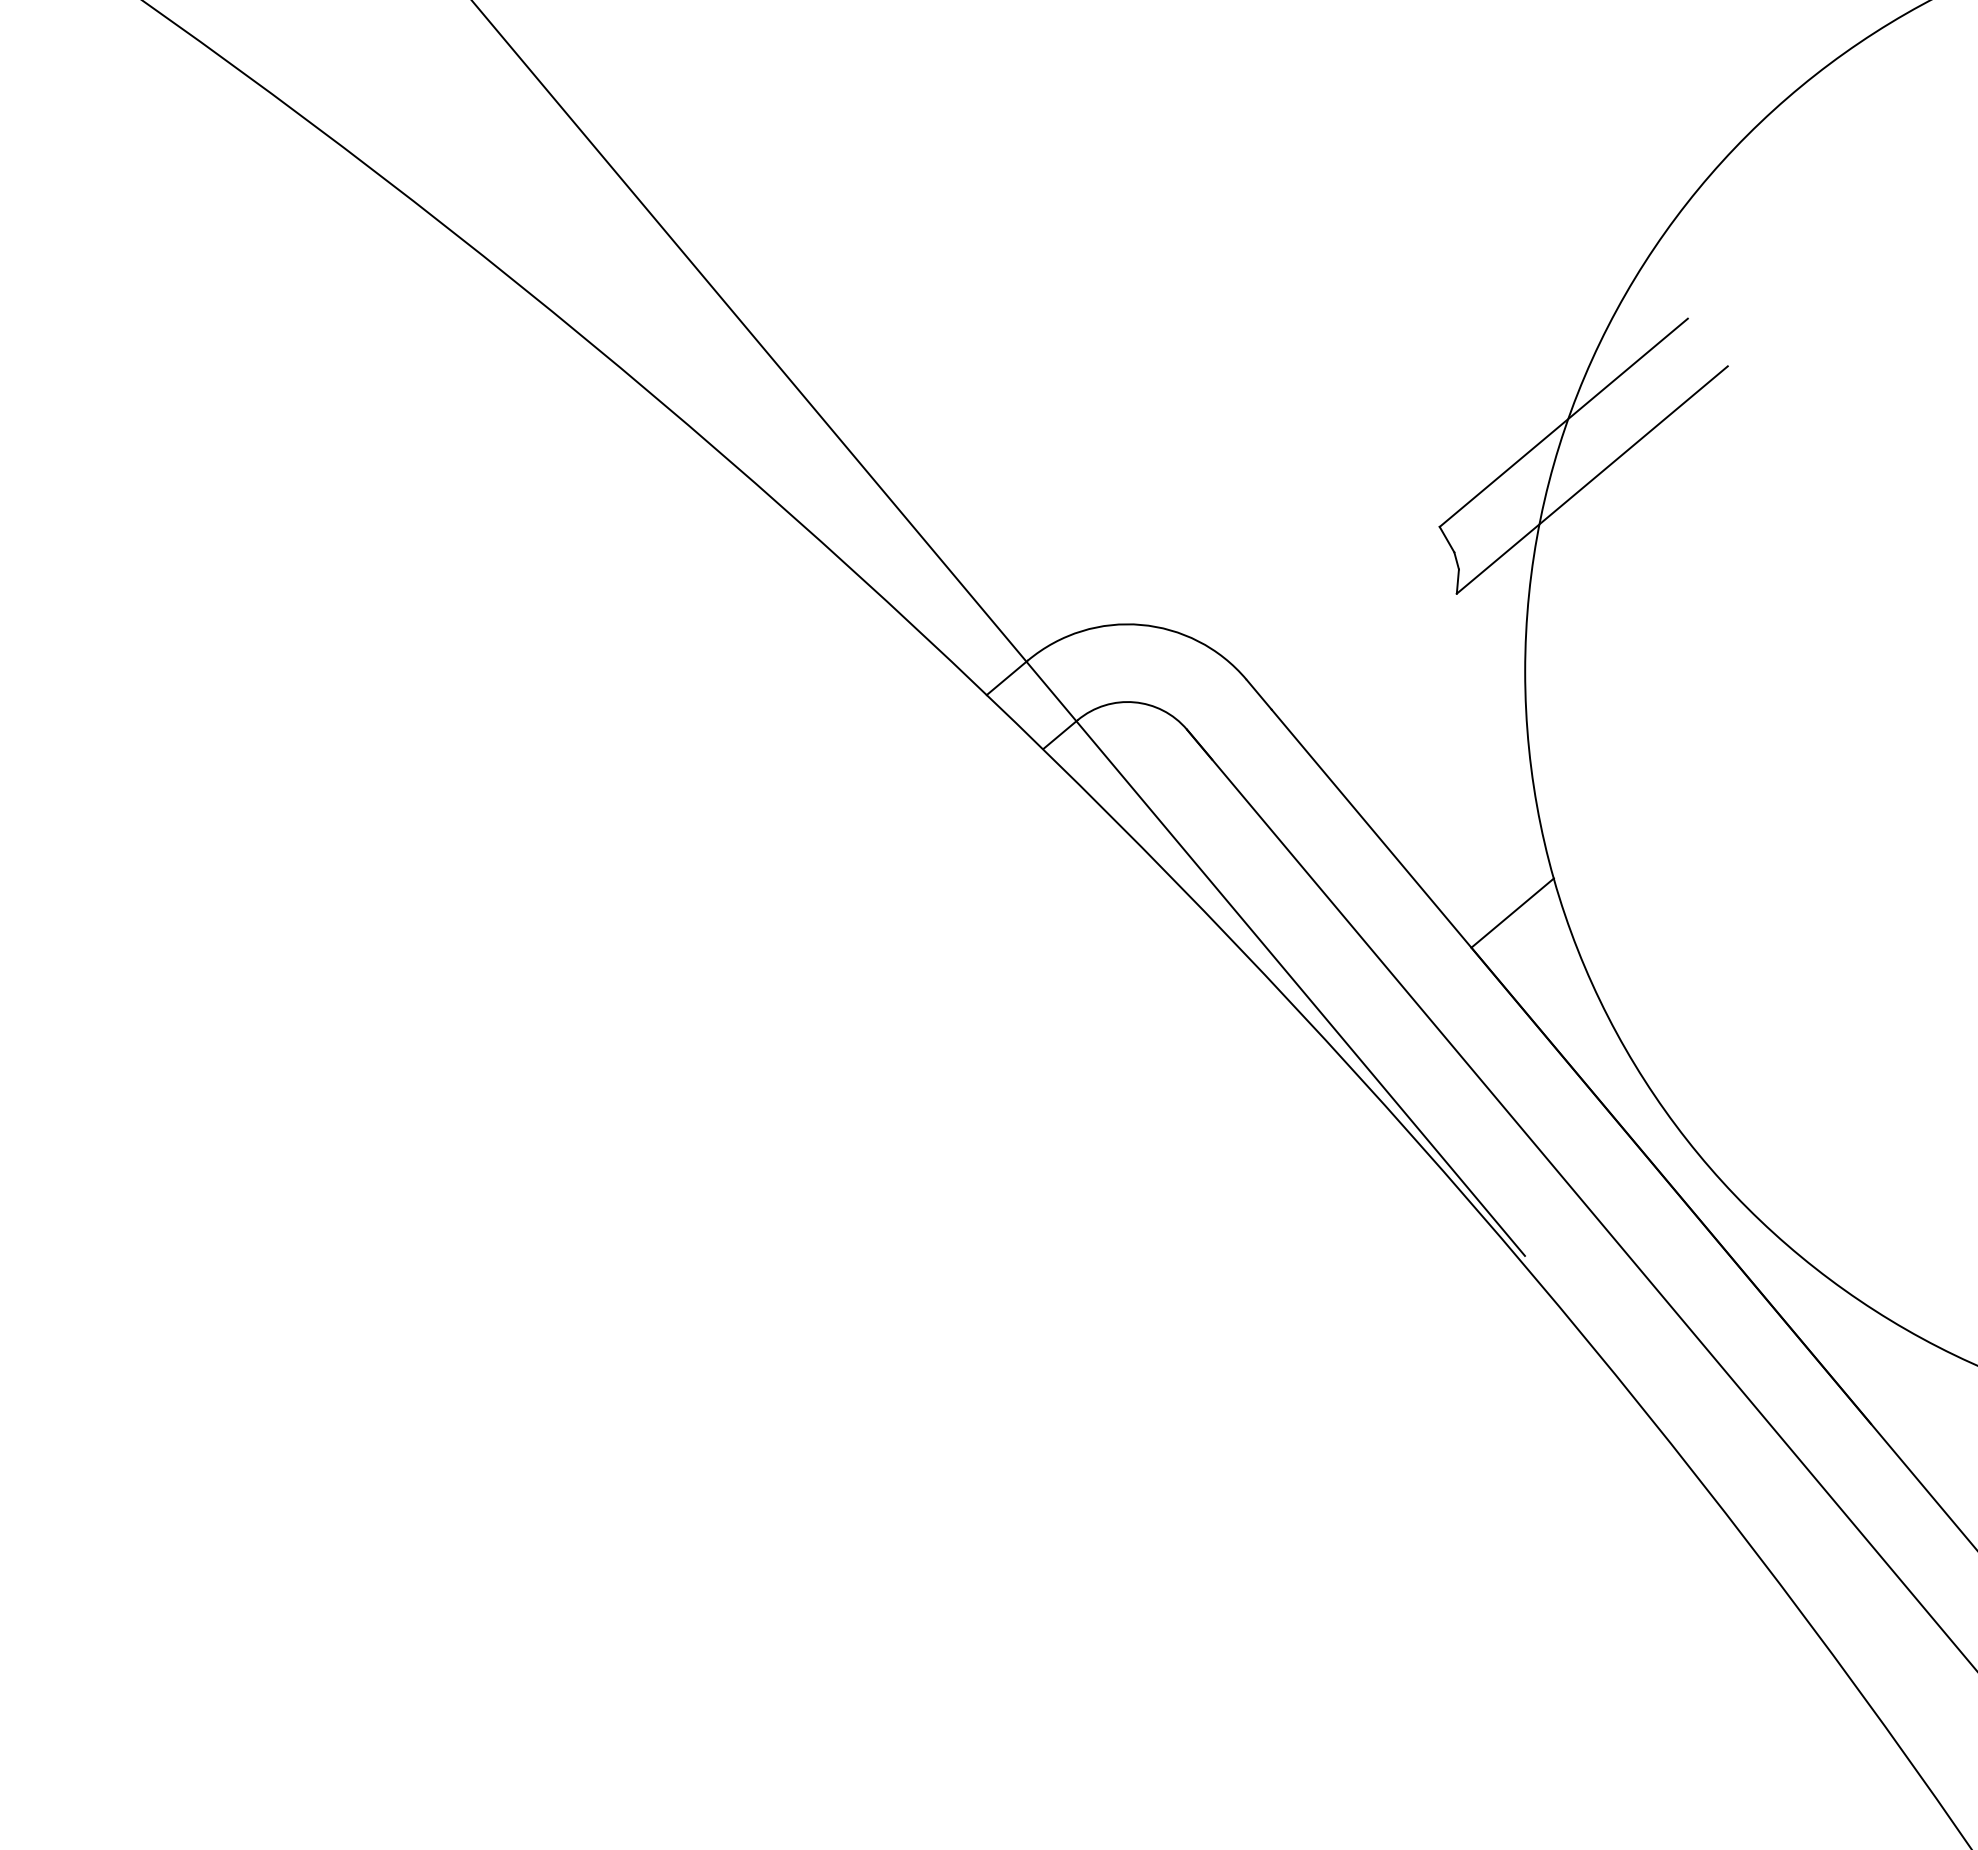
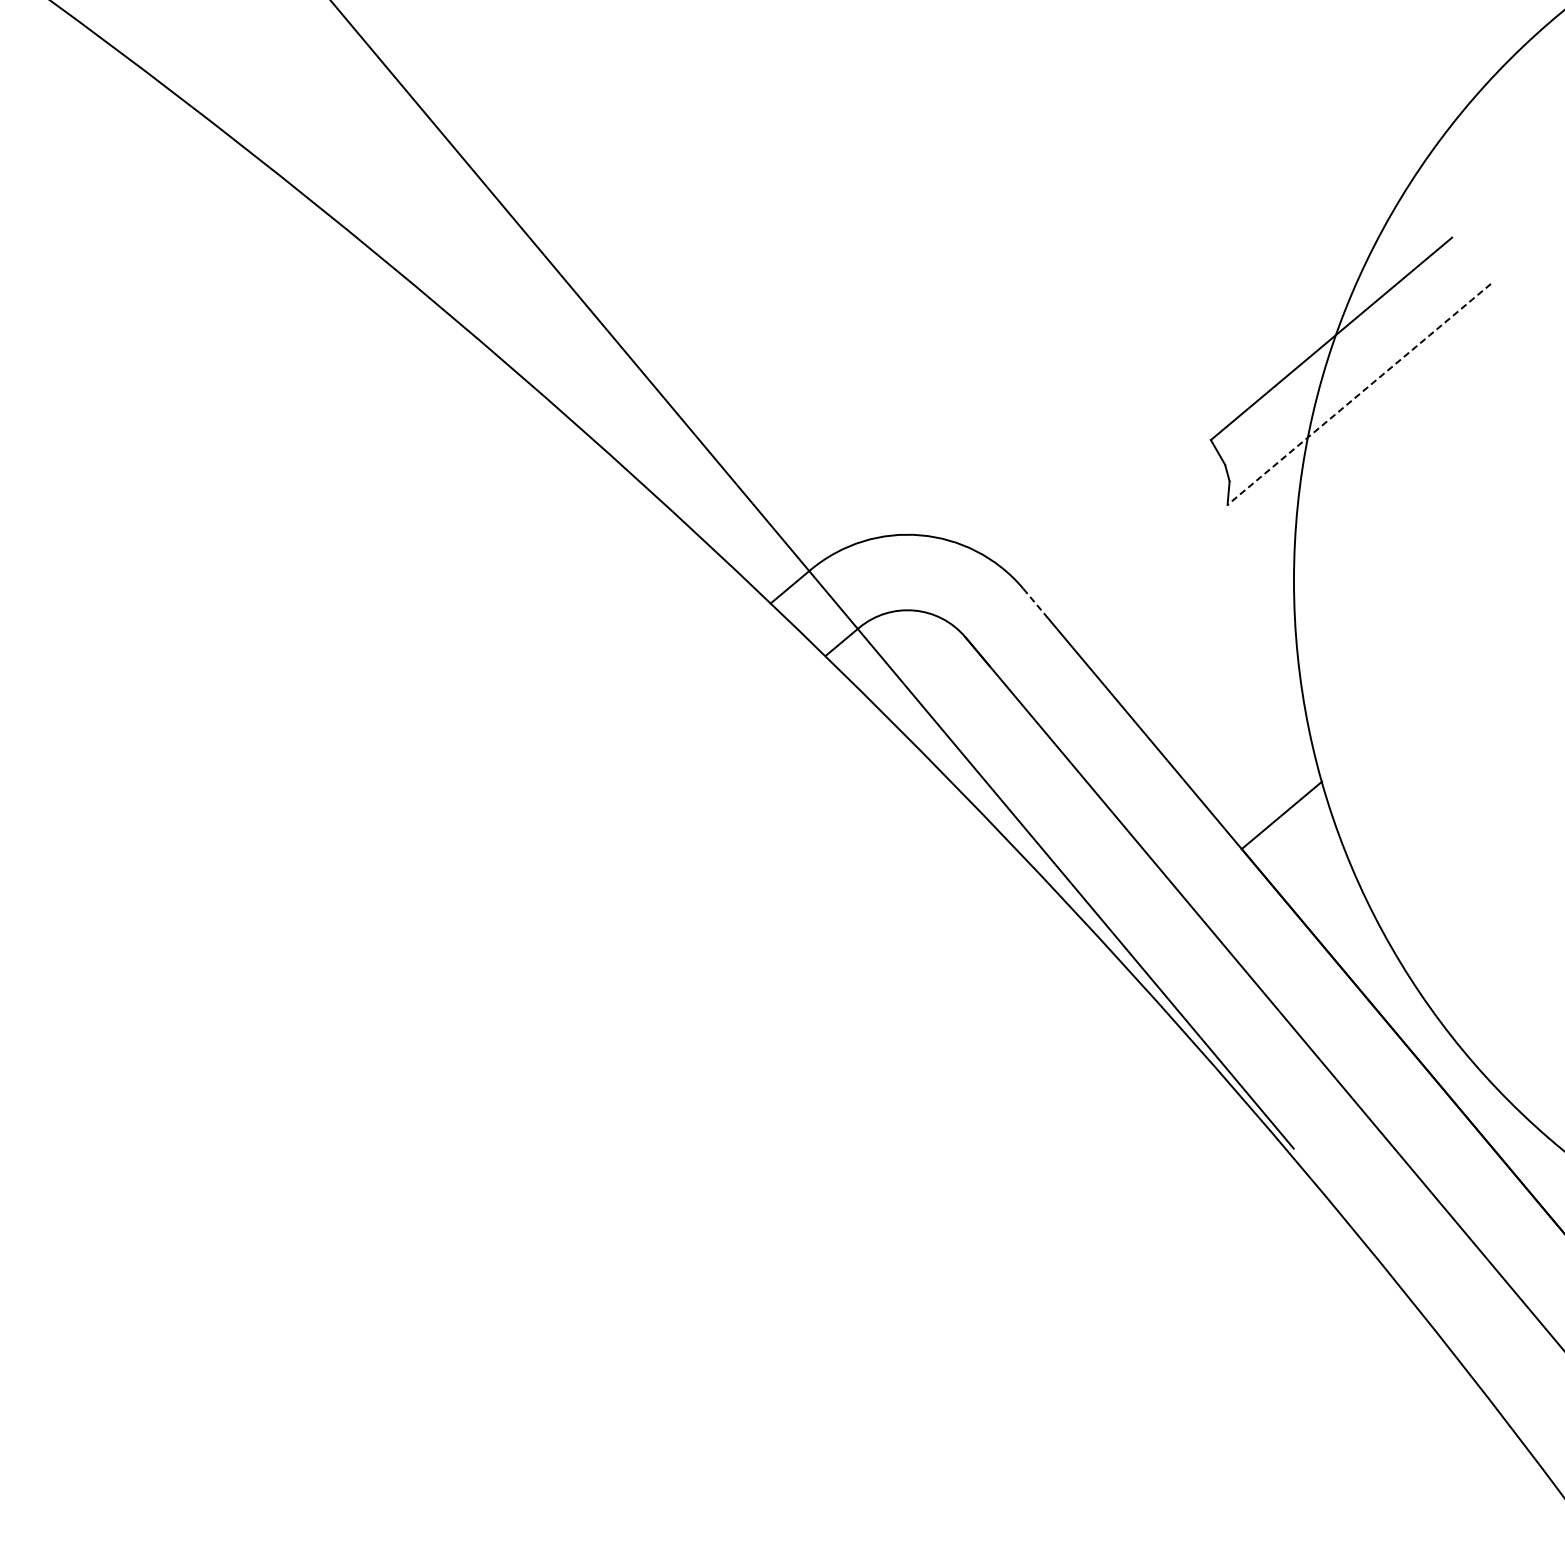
line: (1592, 480) -> (1359, 394), solid -> dashed
line: (1259, 695) -> (1035, 603), solid -> dashed

